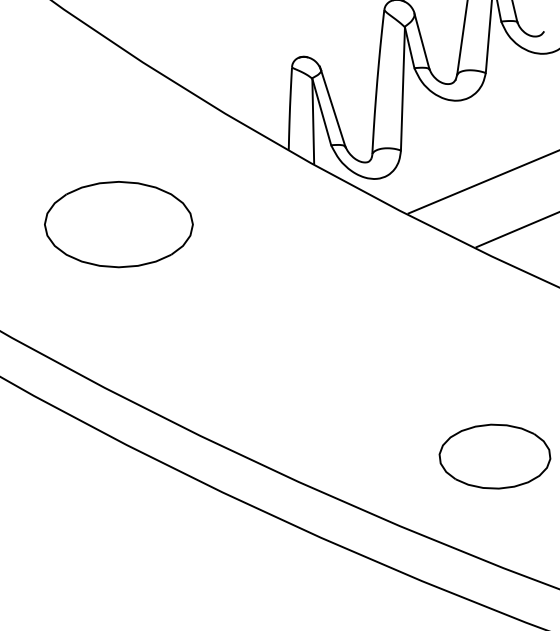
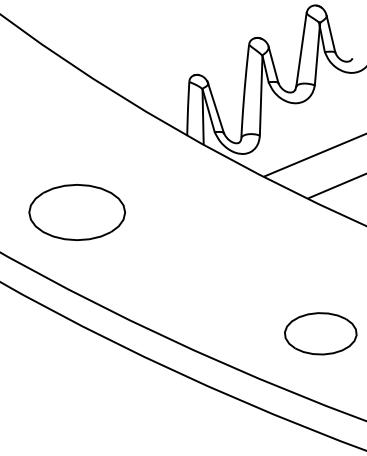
part: (119, 224) -> (77, 212), moved

